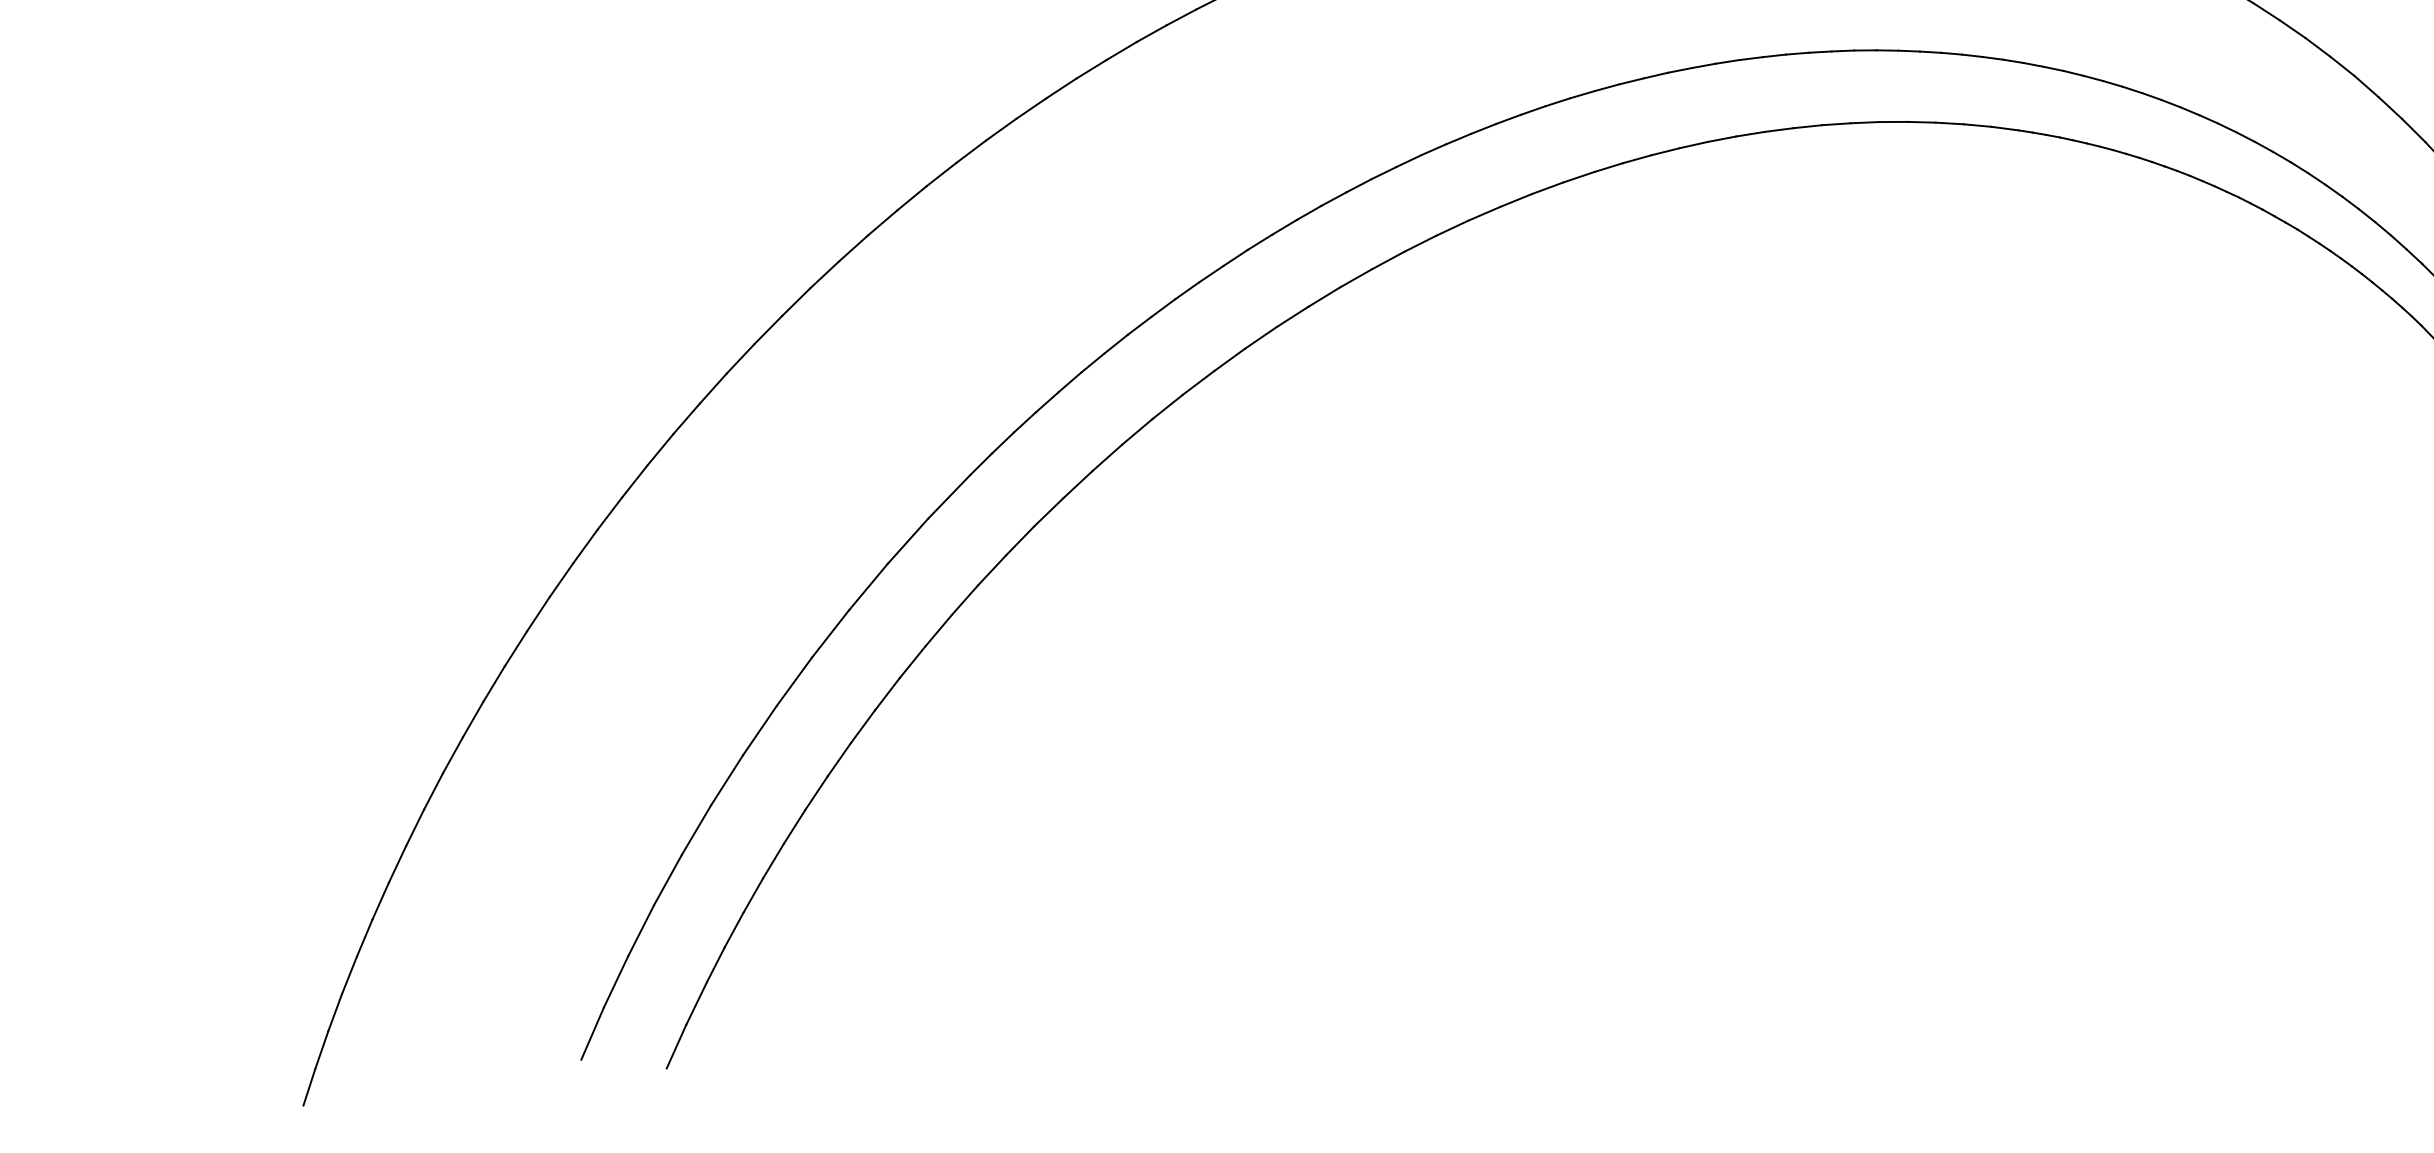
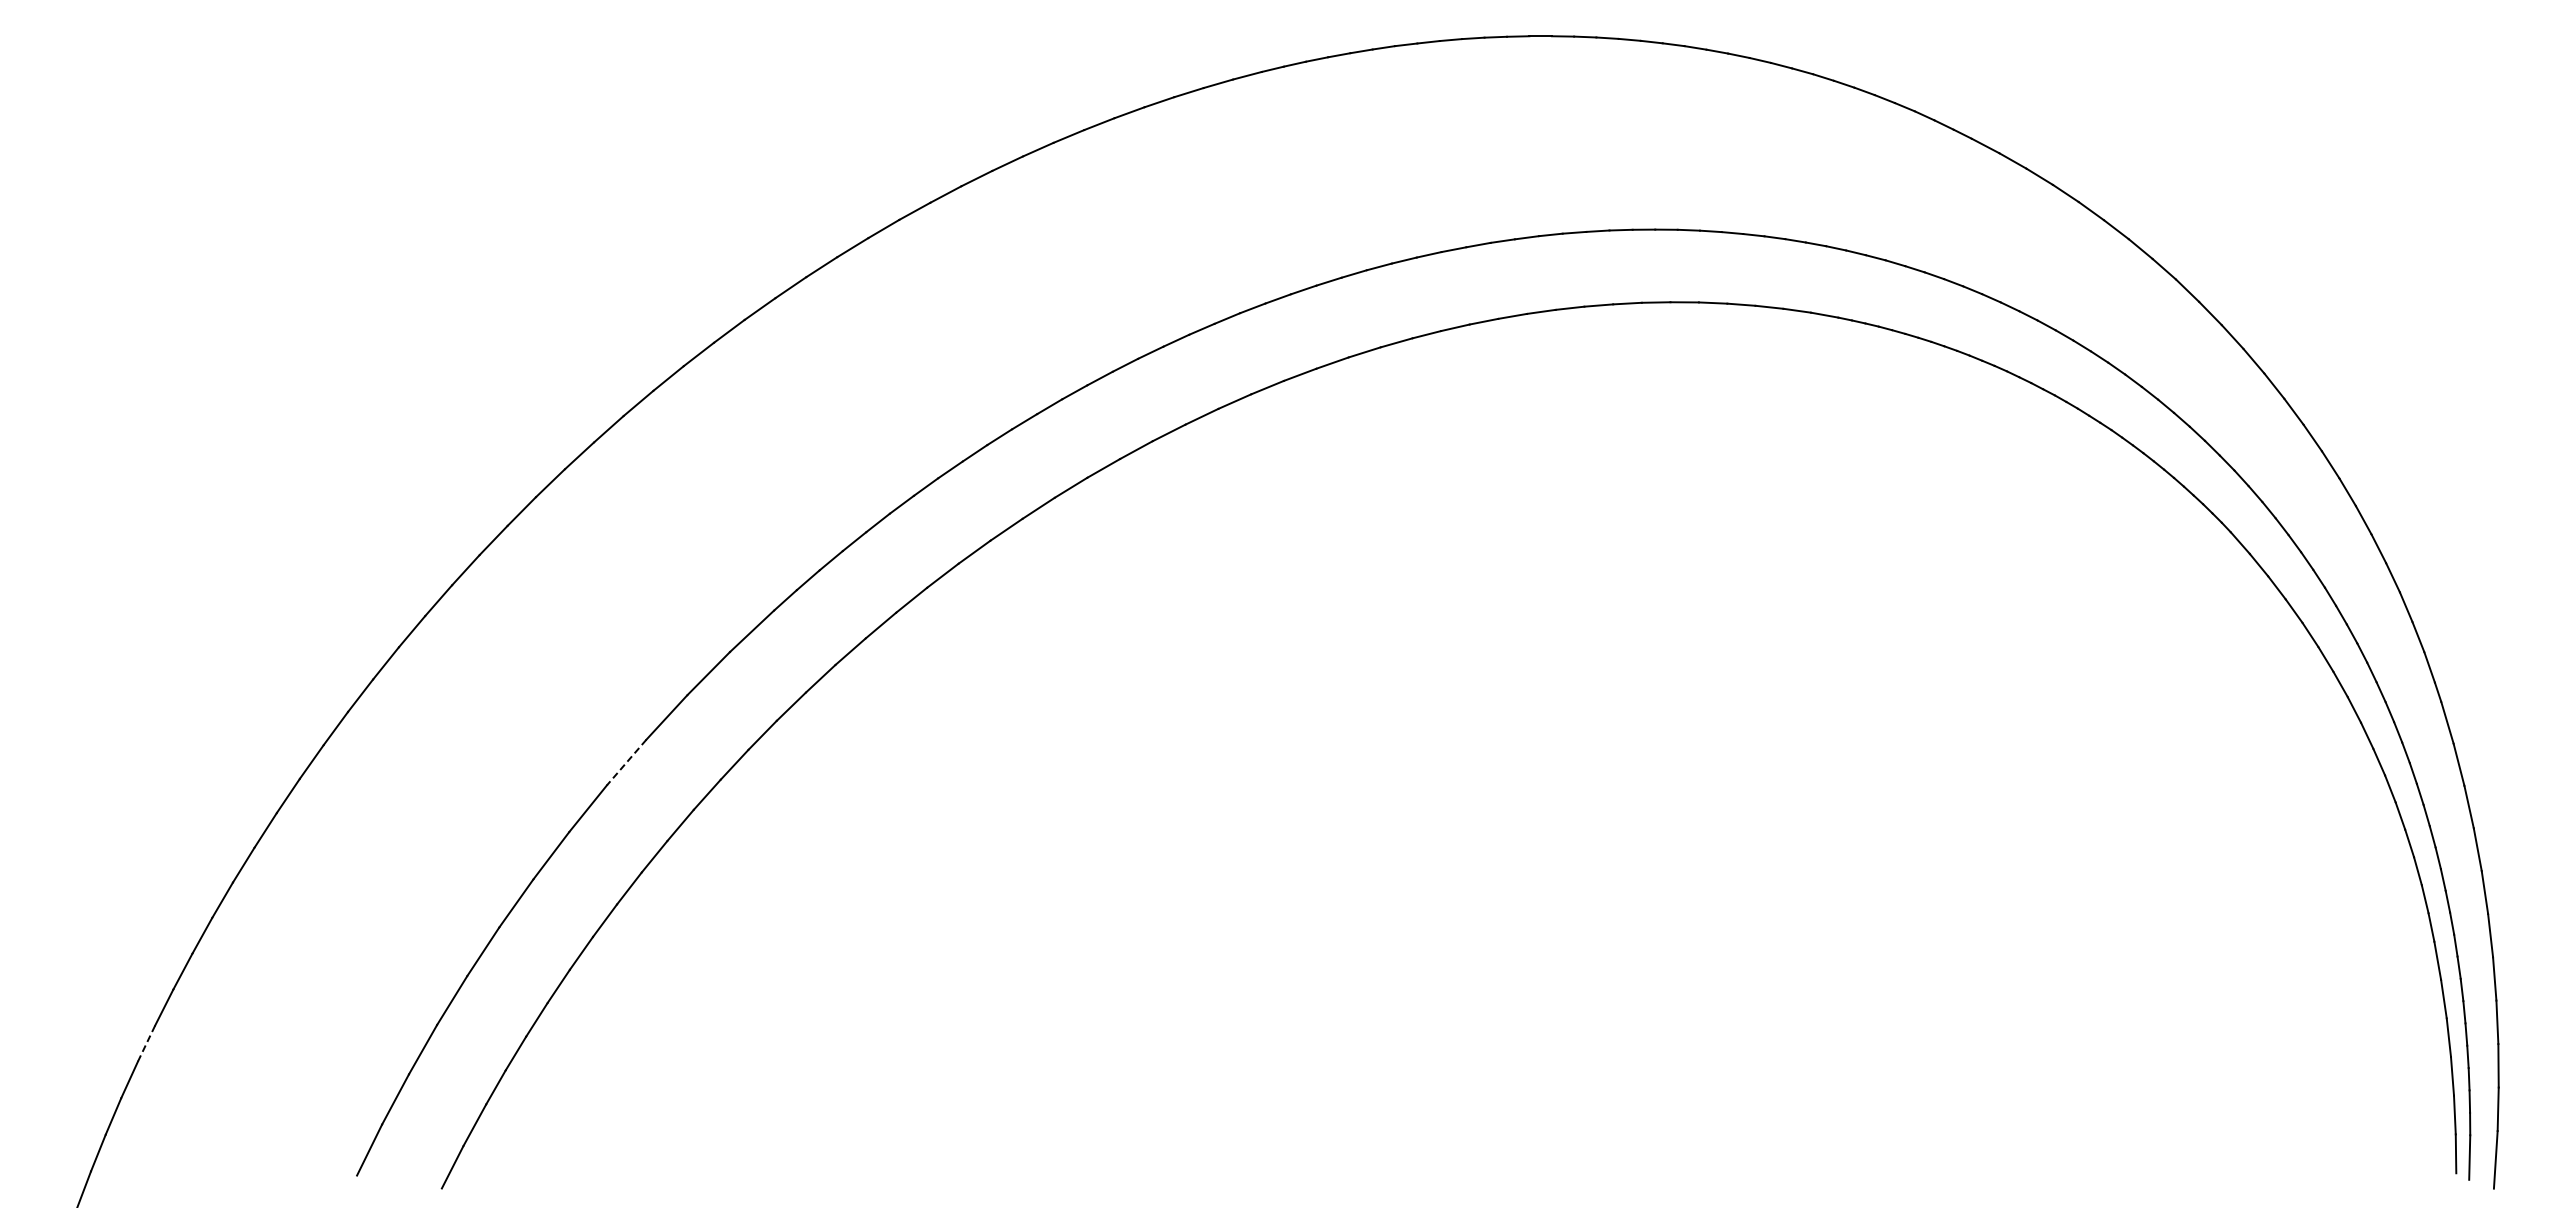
line: (830, 633) -> (626, 762), solid -> dashed
line: (364, 938) -> (146, 1043), solid -> dashed

